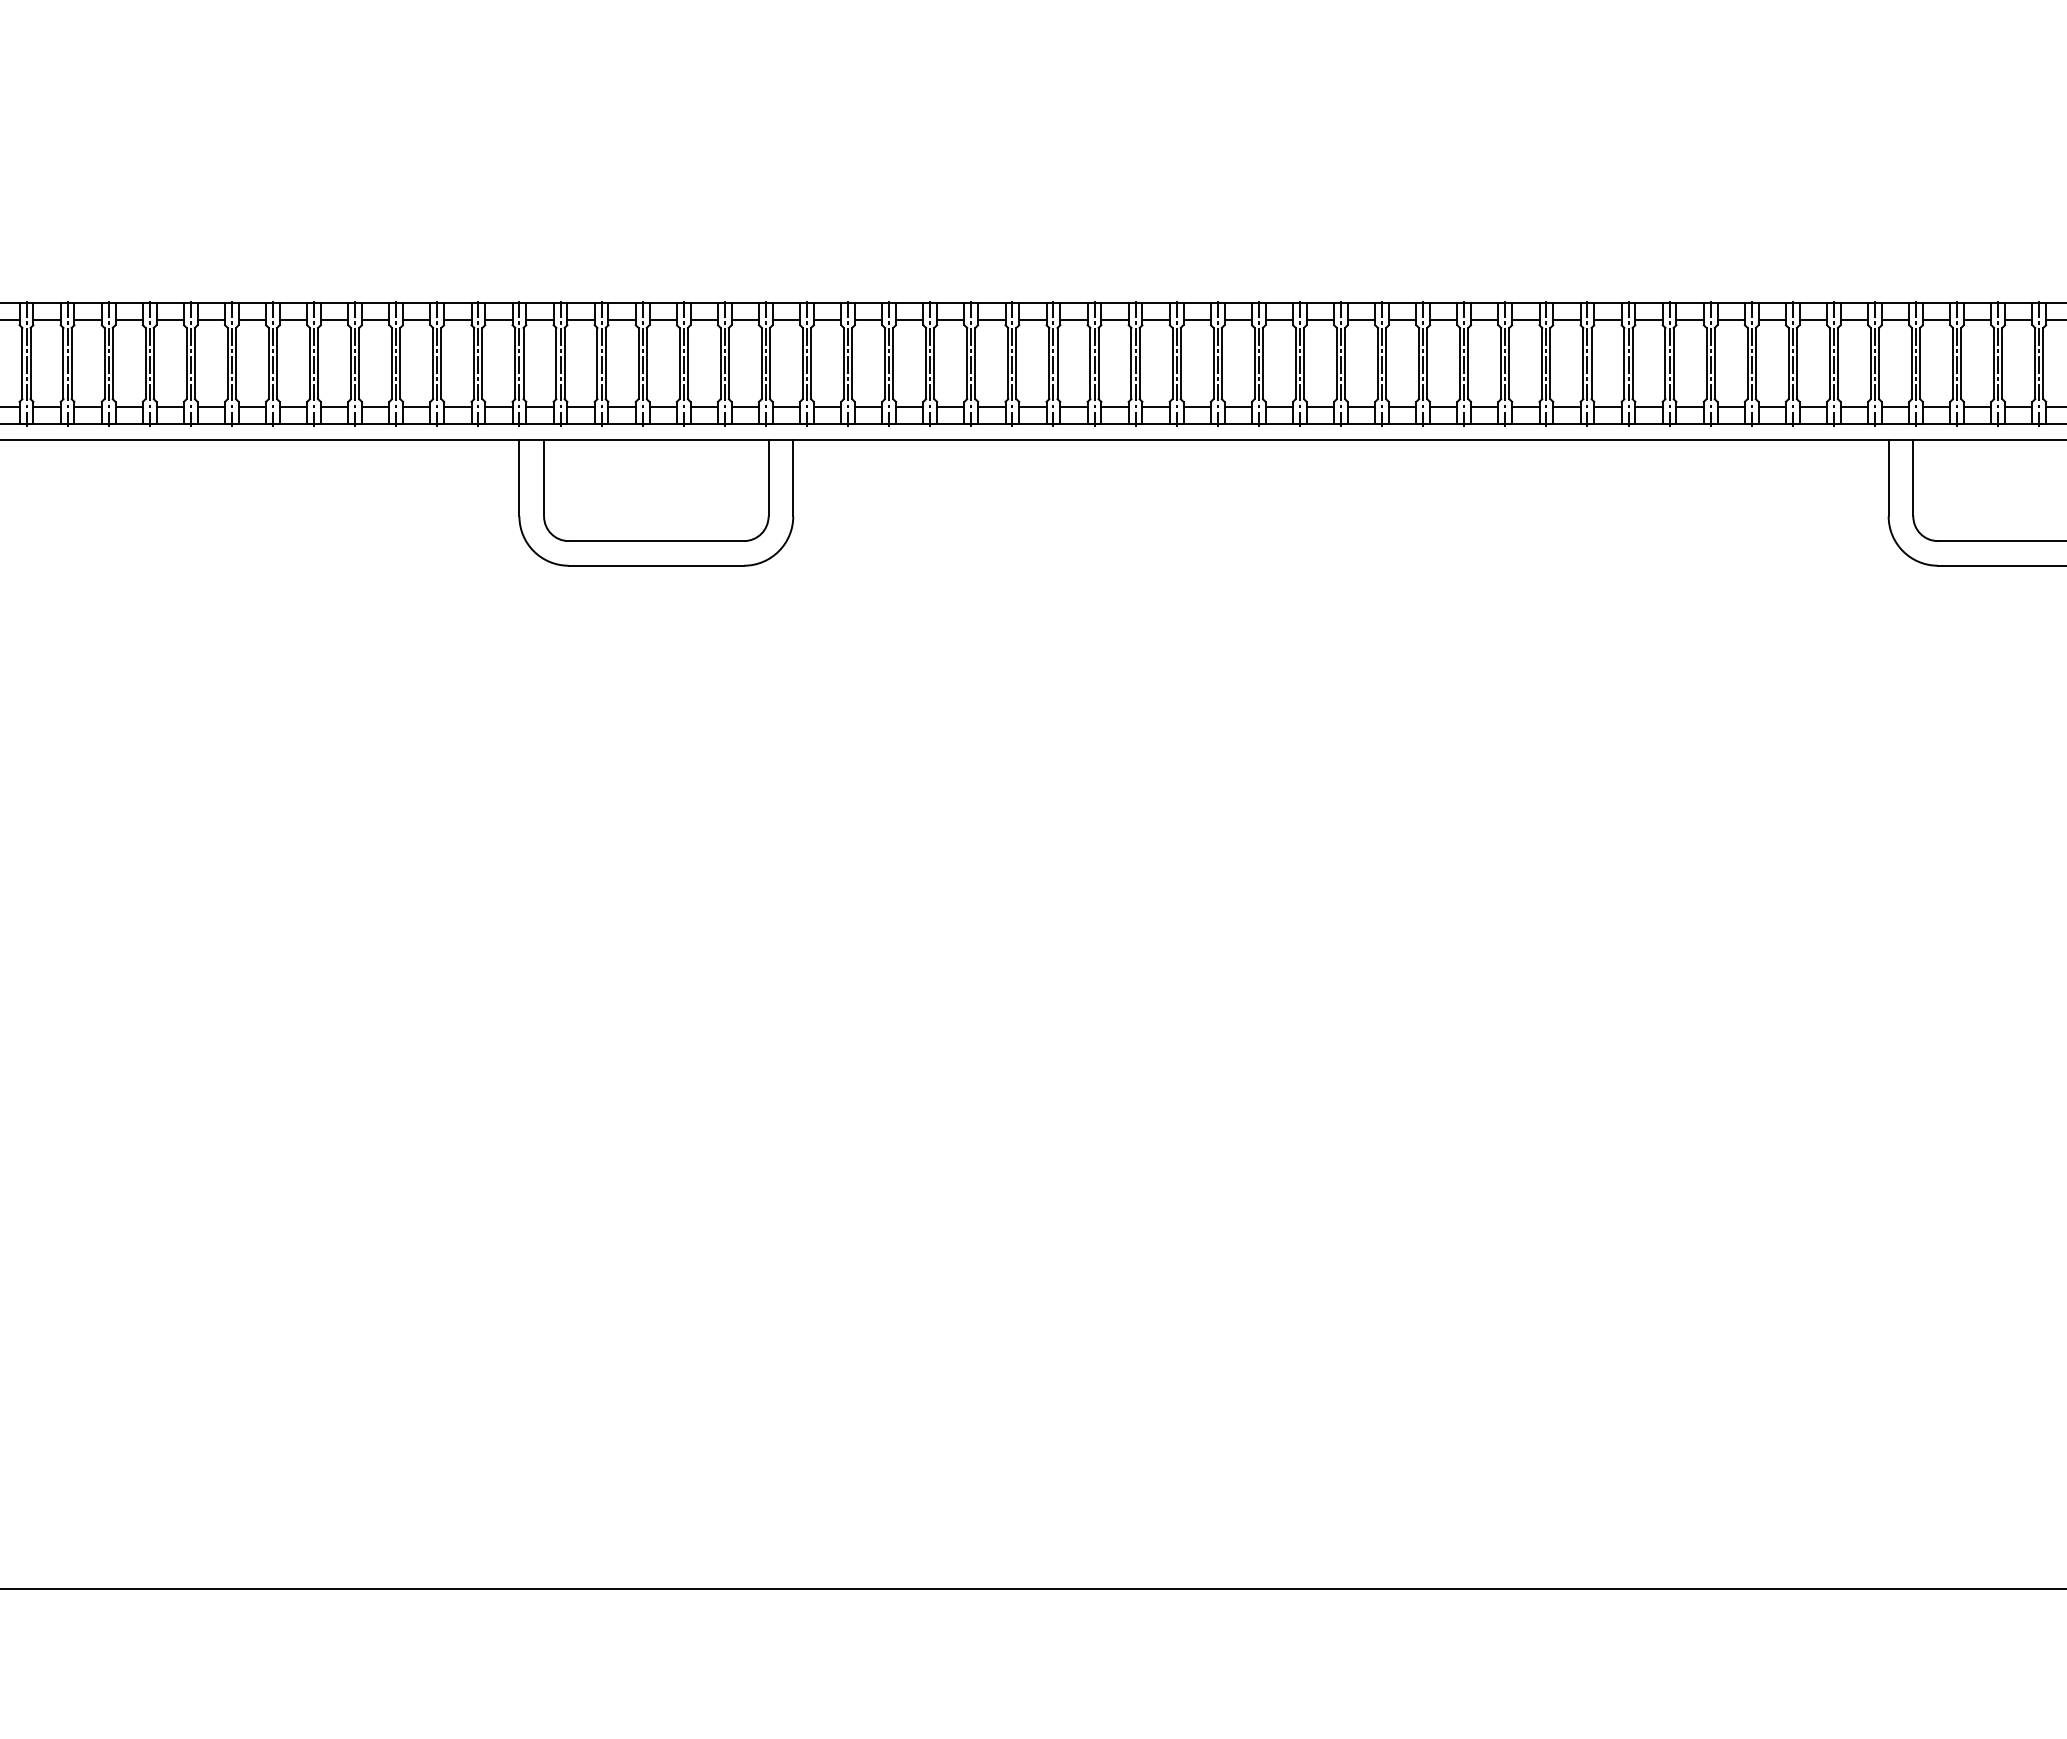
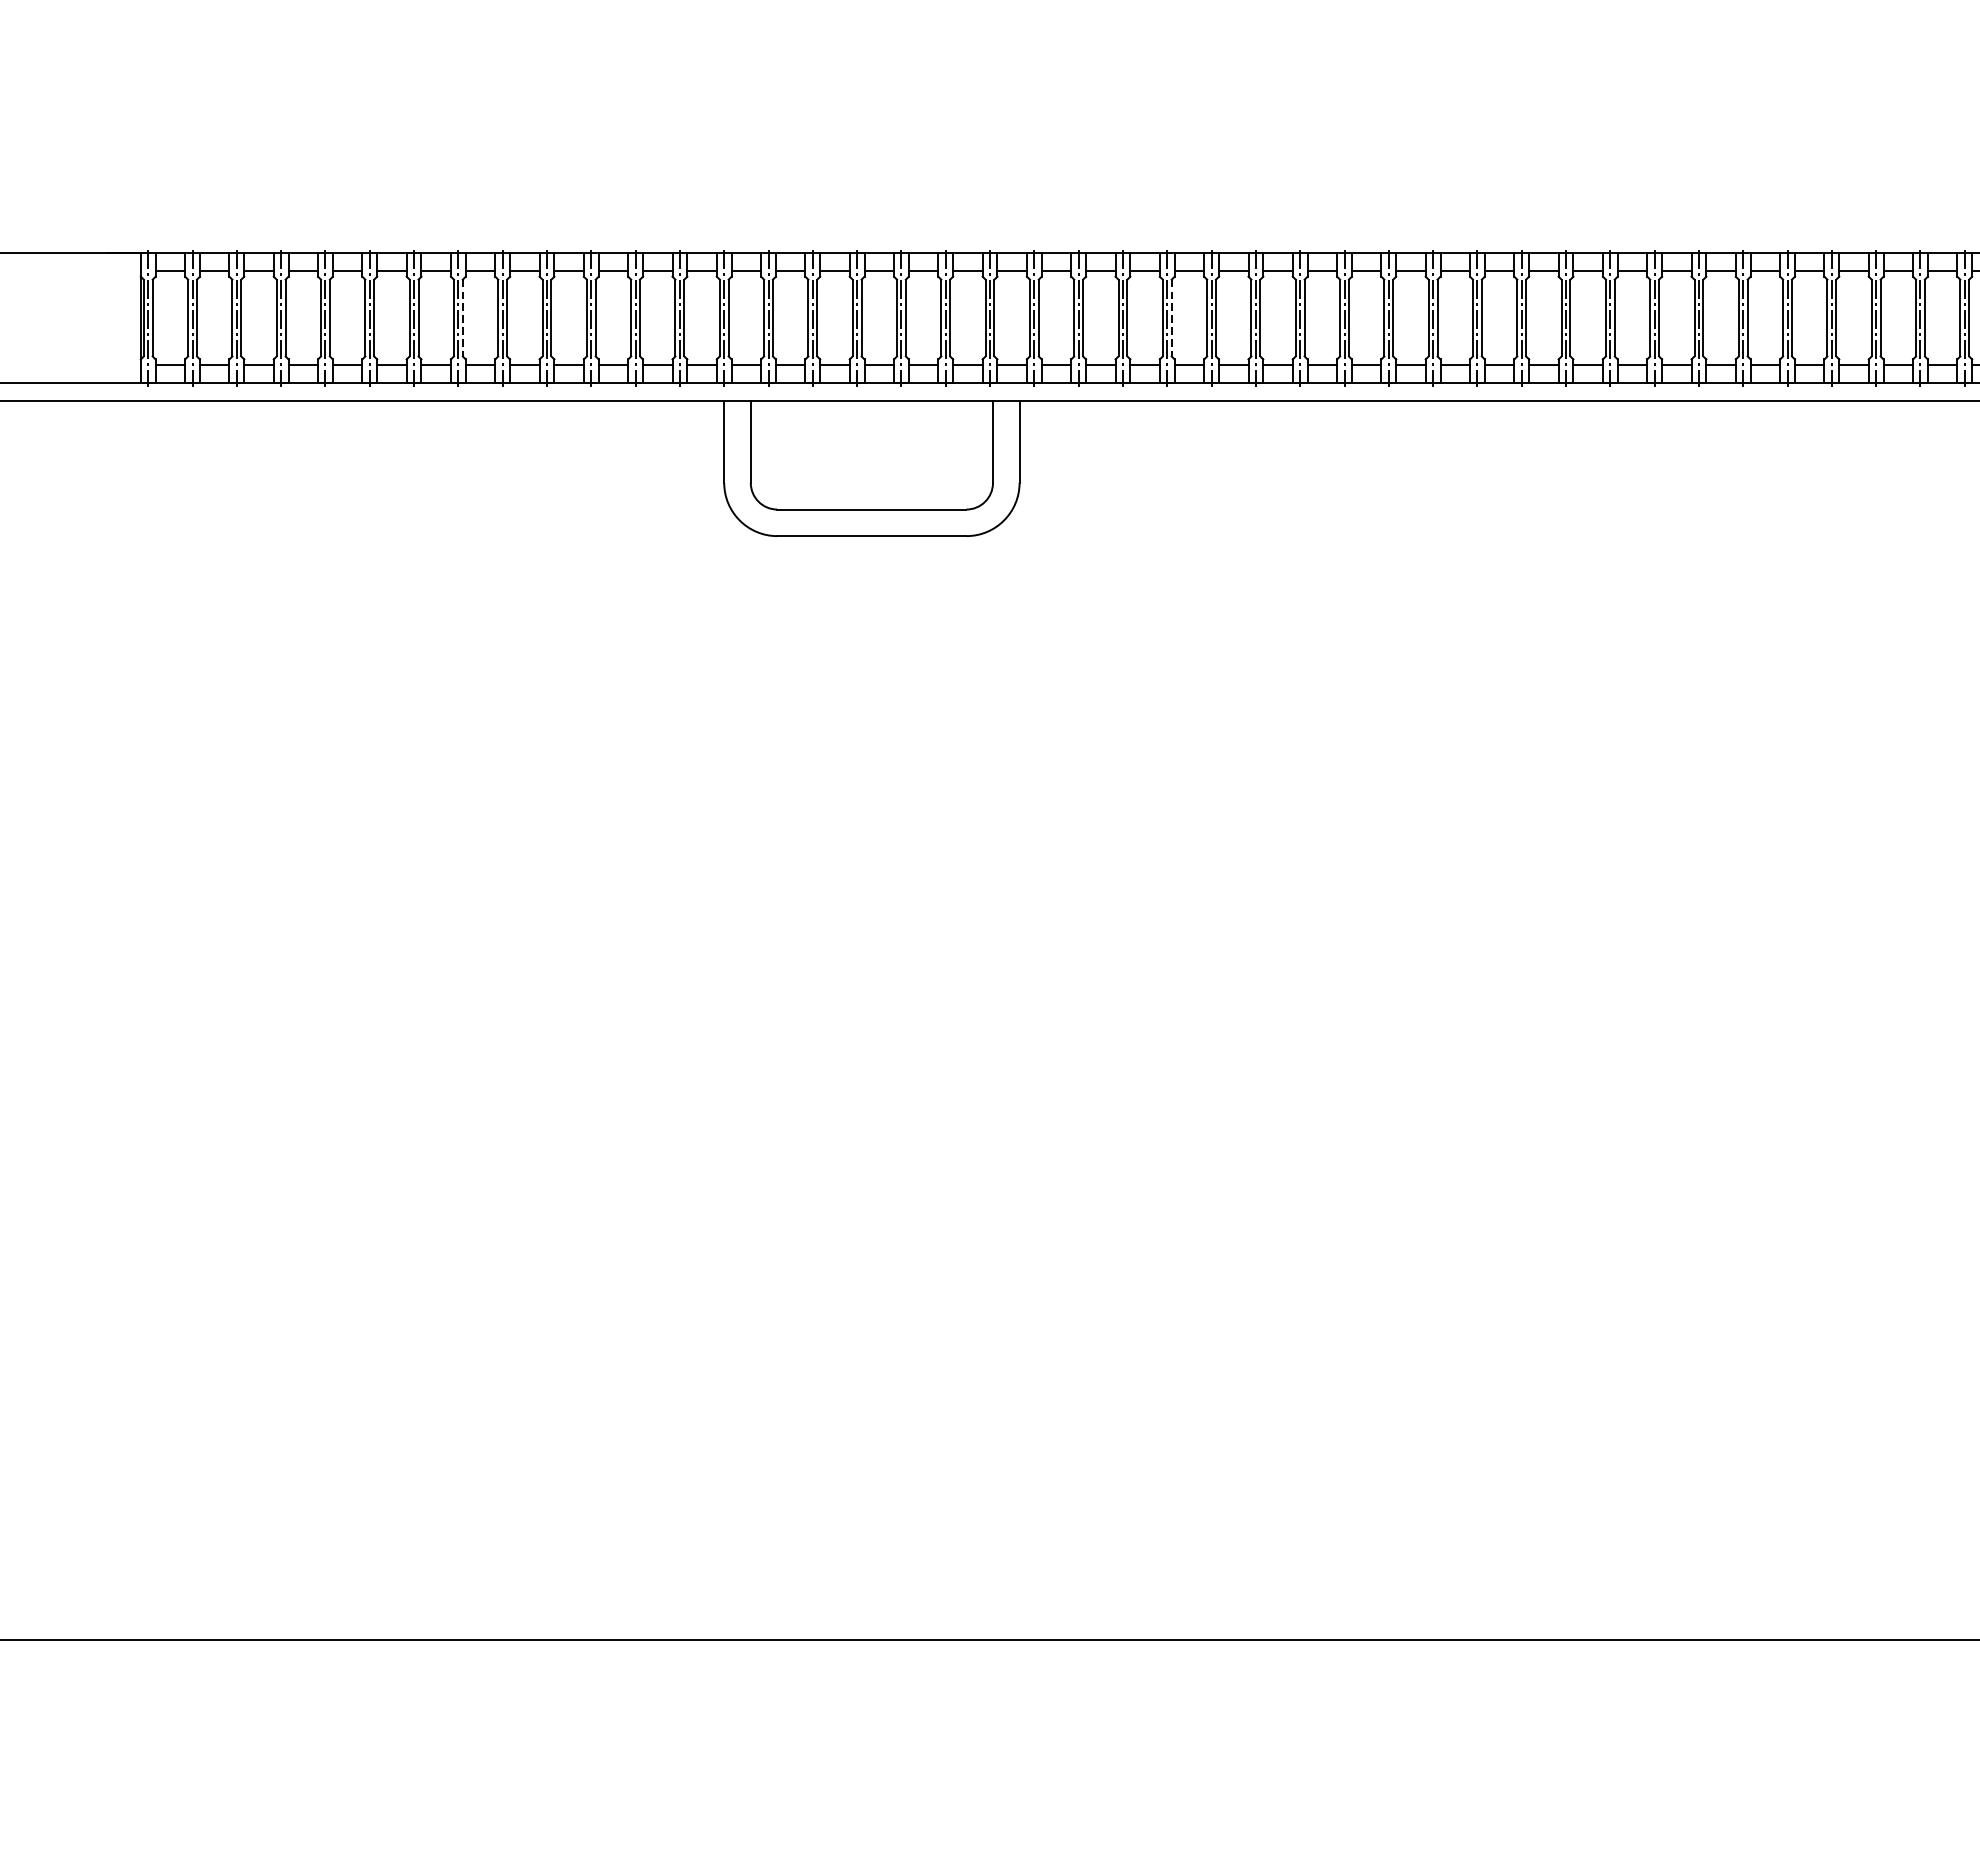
line: (277, 363) -> (463, 318), solid -> dashed
line: (934, 363) -> (1171, 318), solid -> dashed

